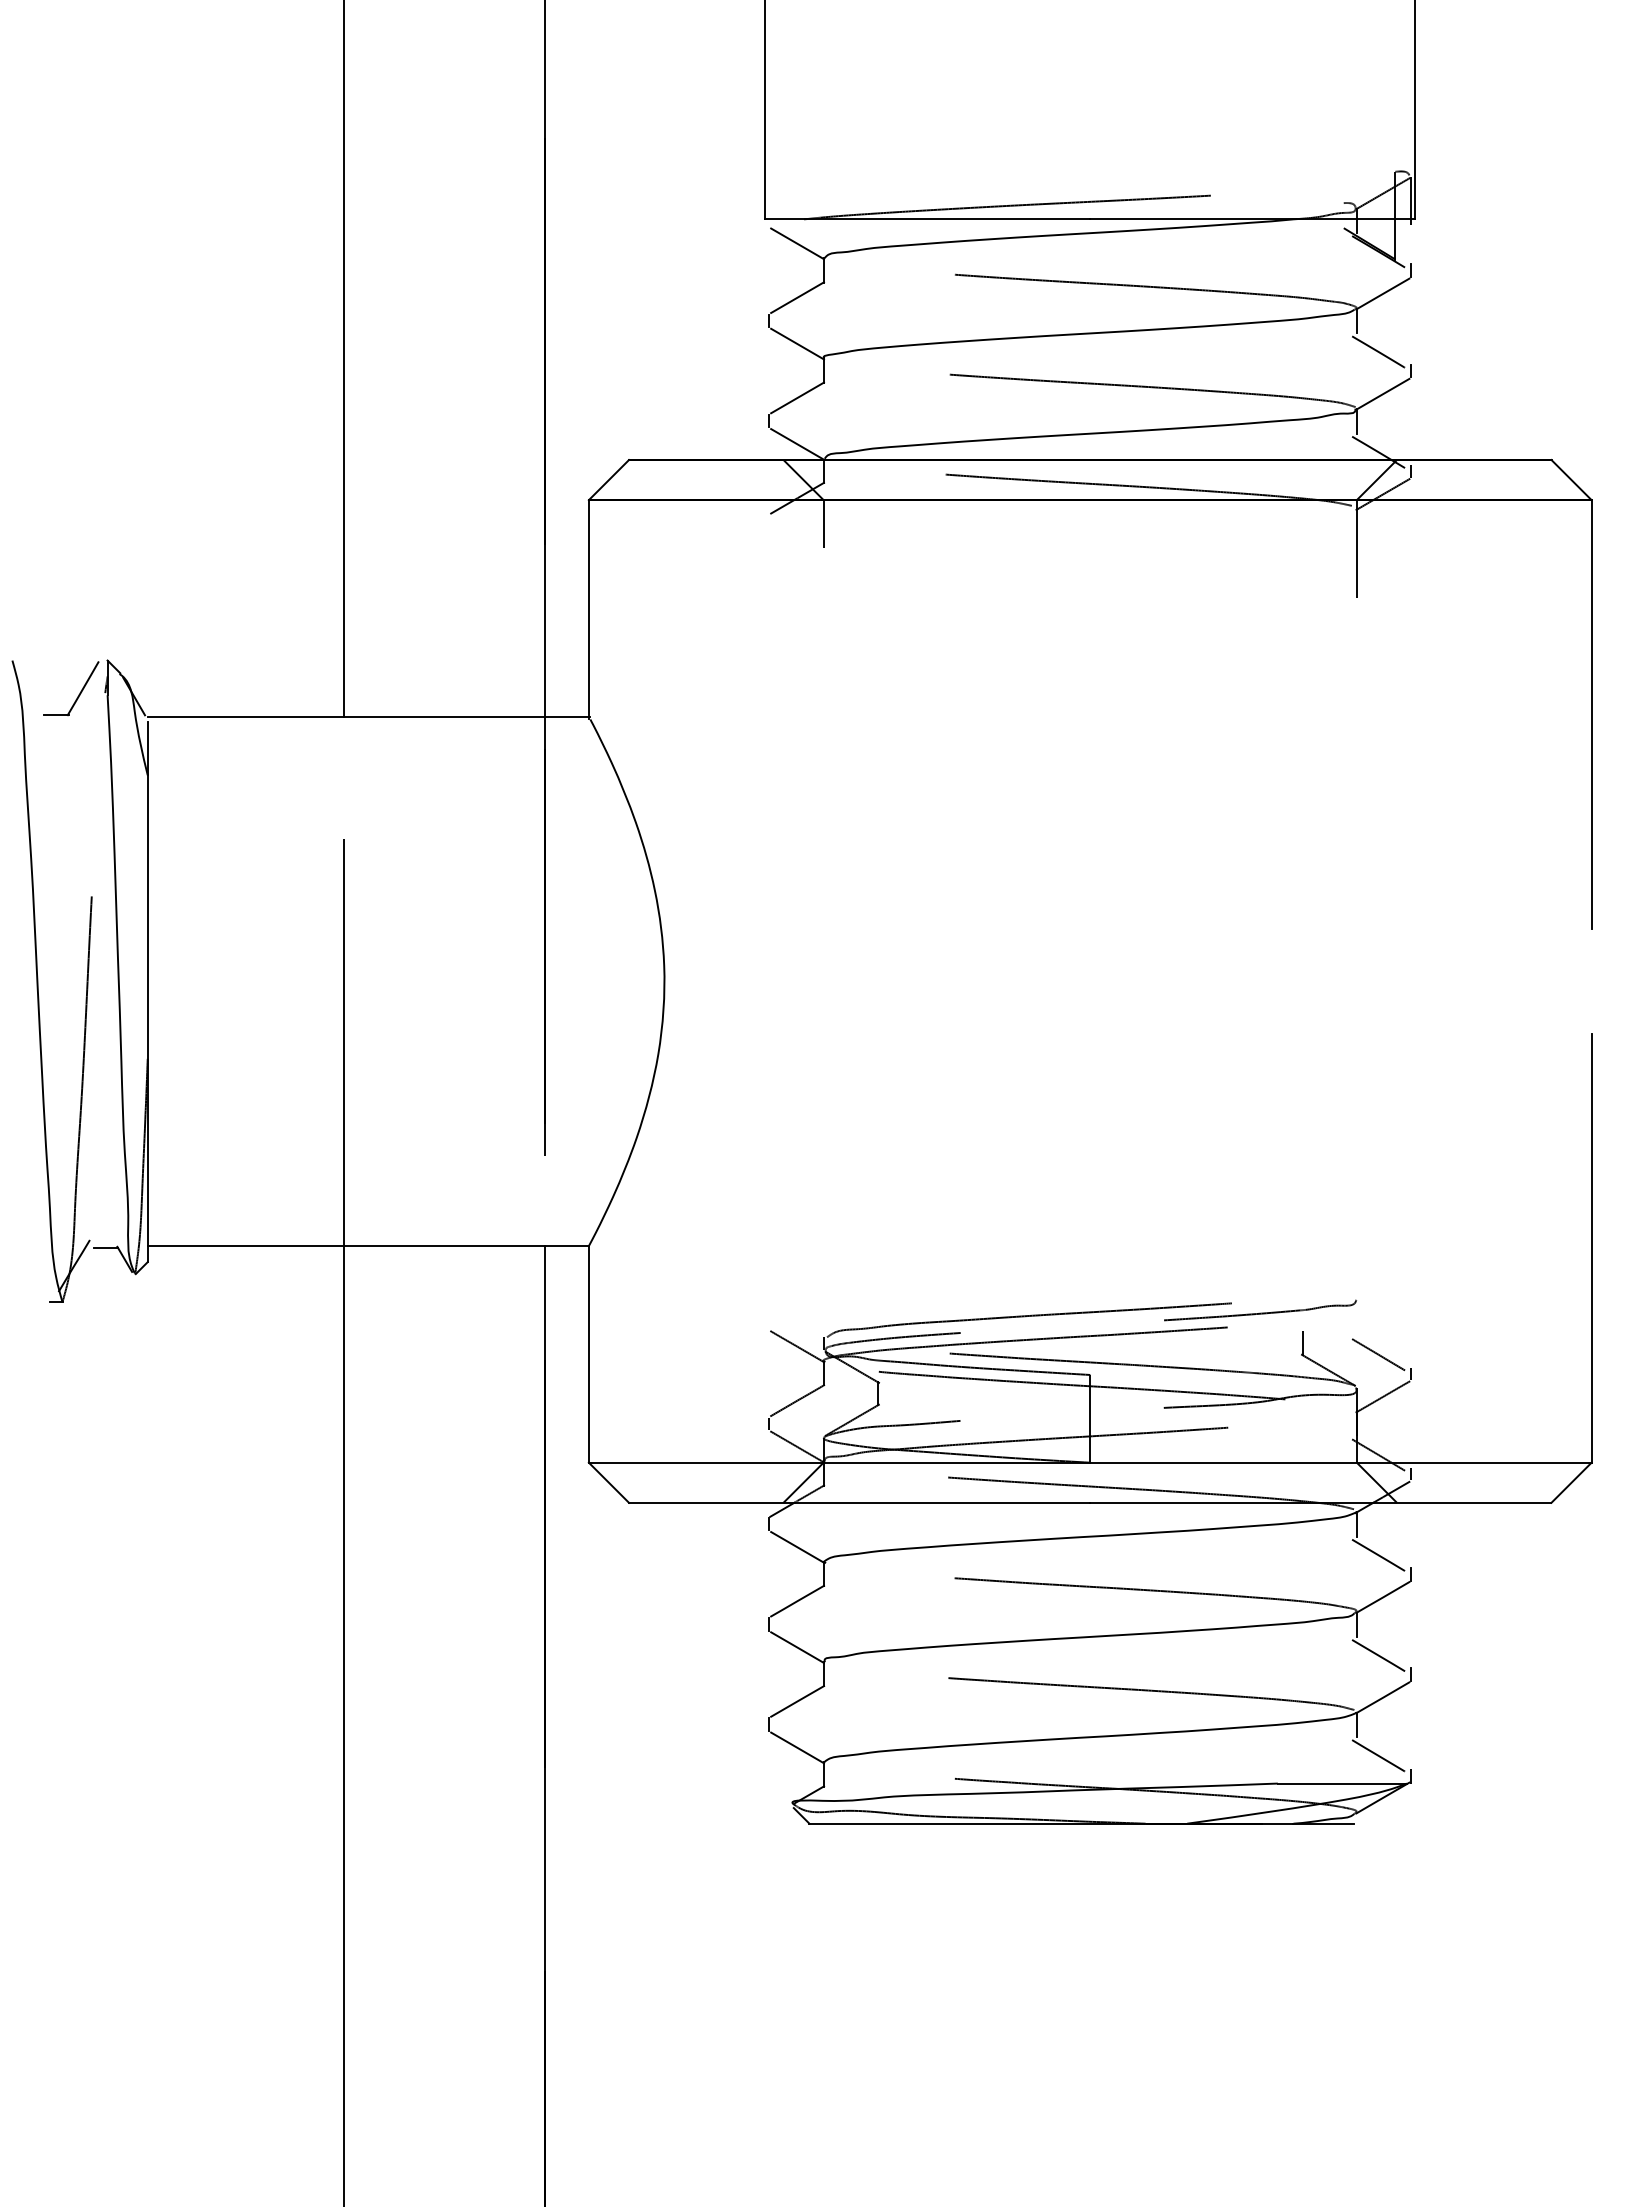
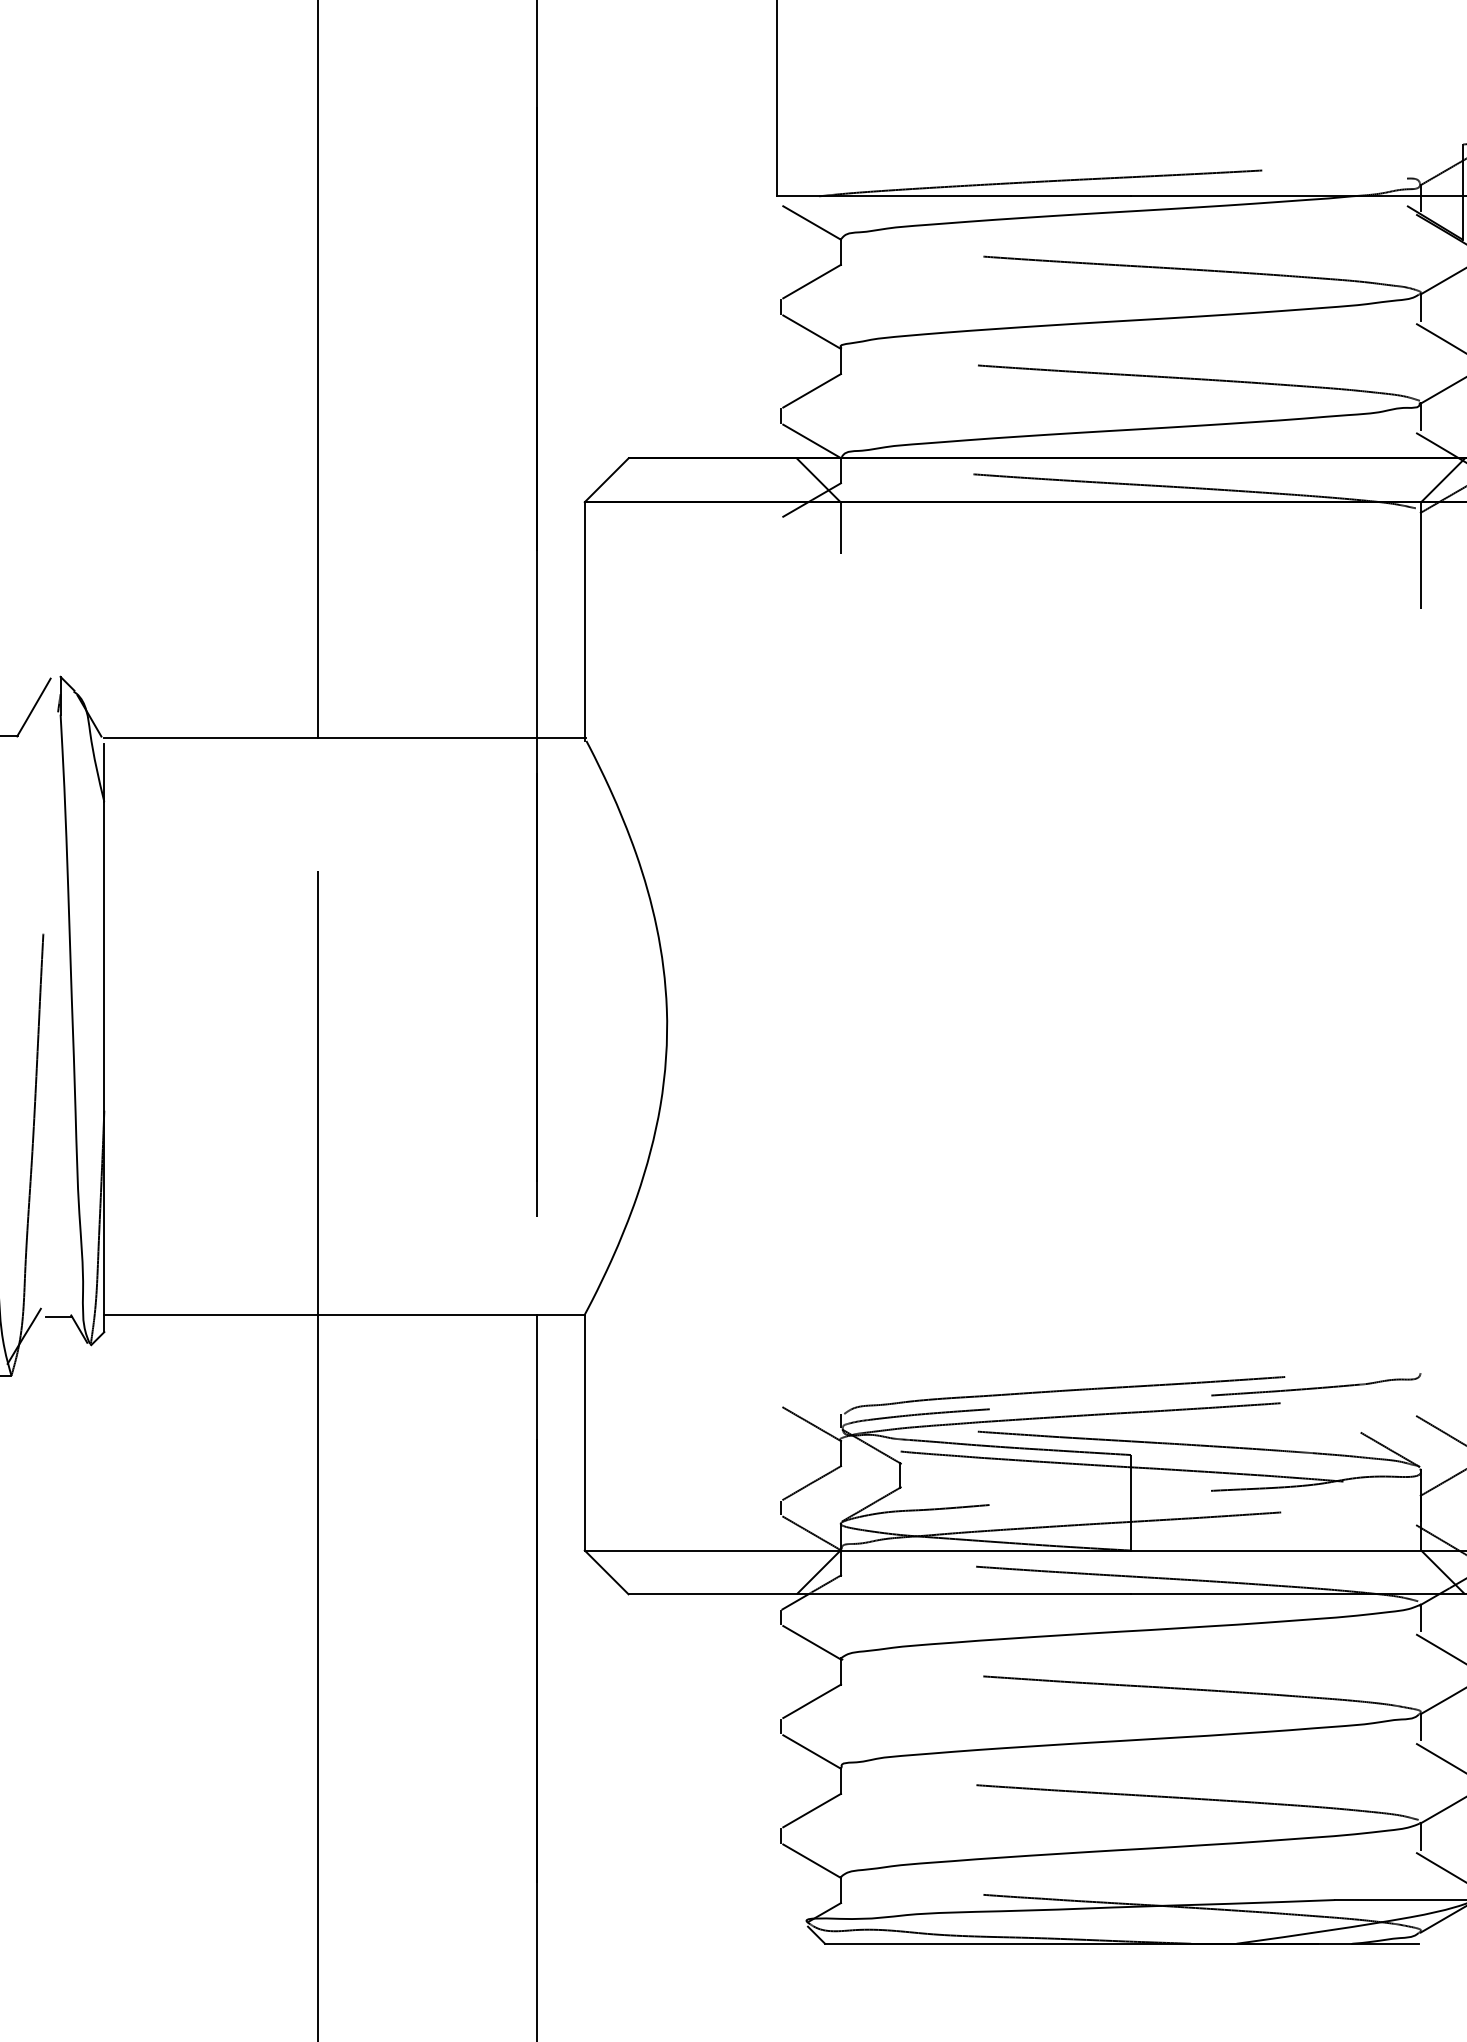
line: (1302, 1343) -> (1362, 1420), removed

